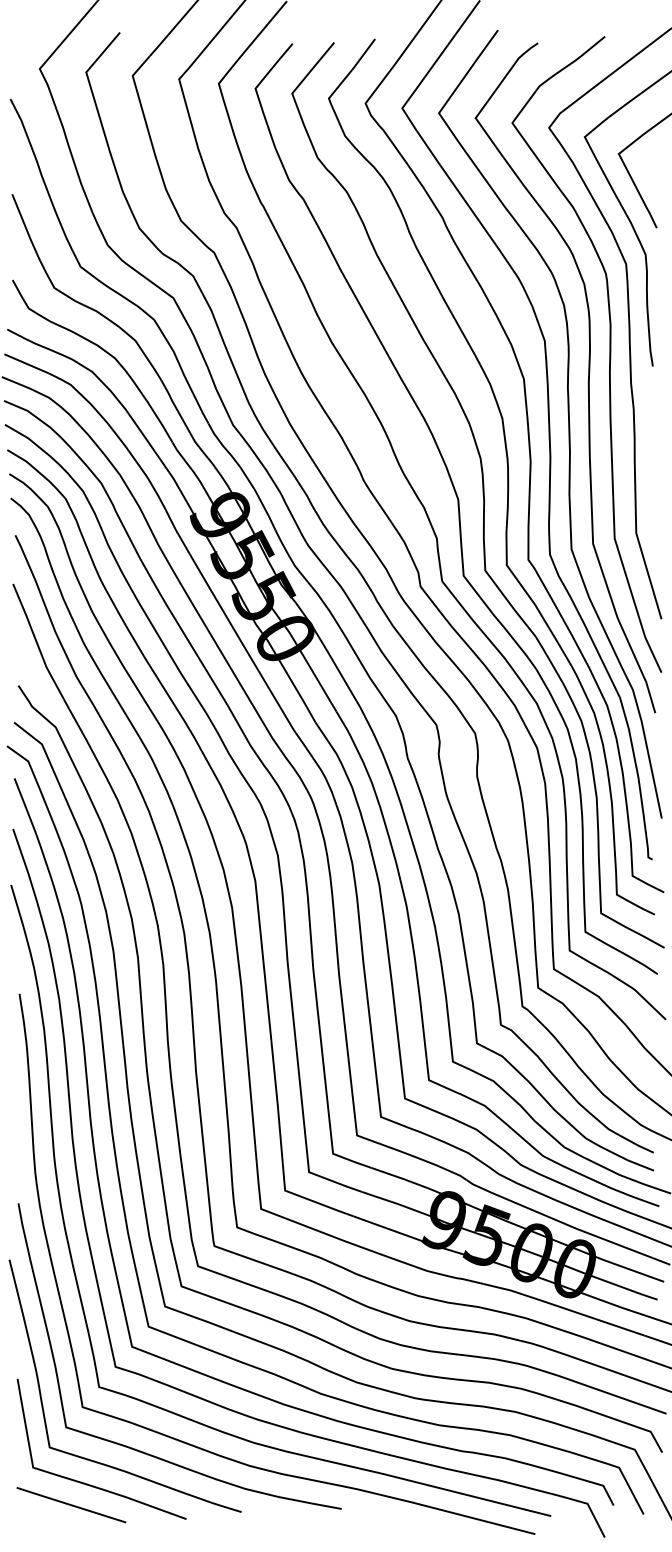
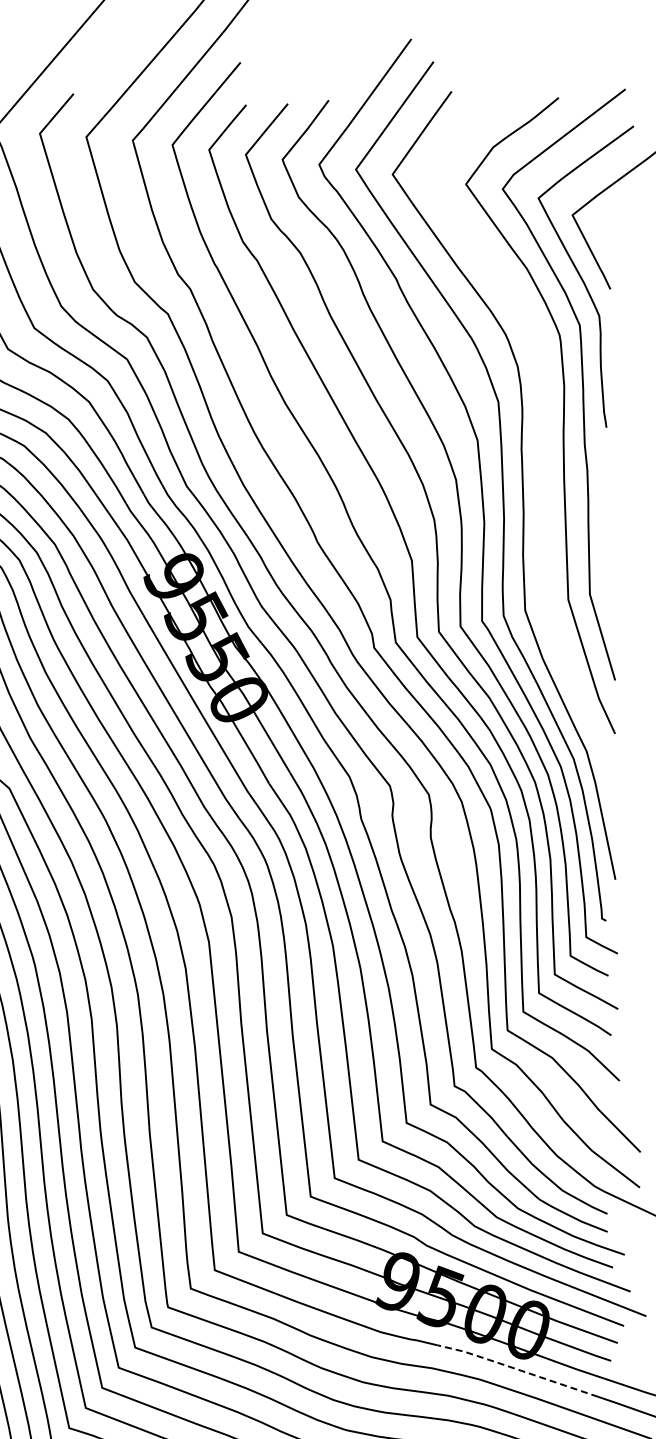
curve: (587, 382) -> (541, 443), removed
line: (563, 1307) -> (517, 1368), solid -> dashed

